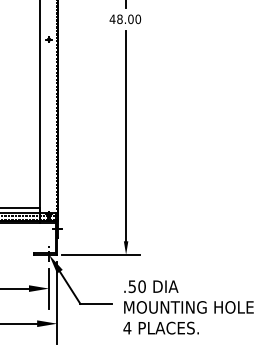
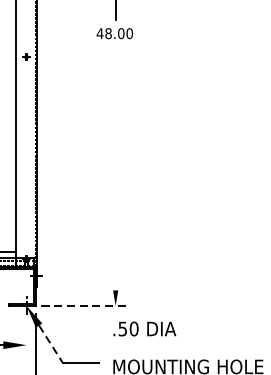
line: (126, 135) -> (116, 168), removed
line: (100, 254) -> (86, 305), solid -> dashed
text: (151, 286) -> (145, 328), moved
line: (49, 288) -> (27, 345), removed
line: (70, 288) -> (51, 345), solid -> dashed

